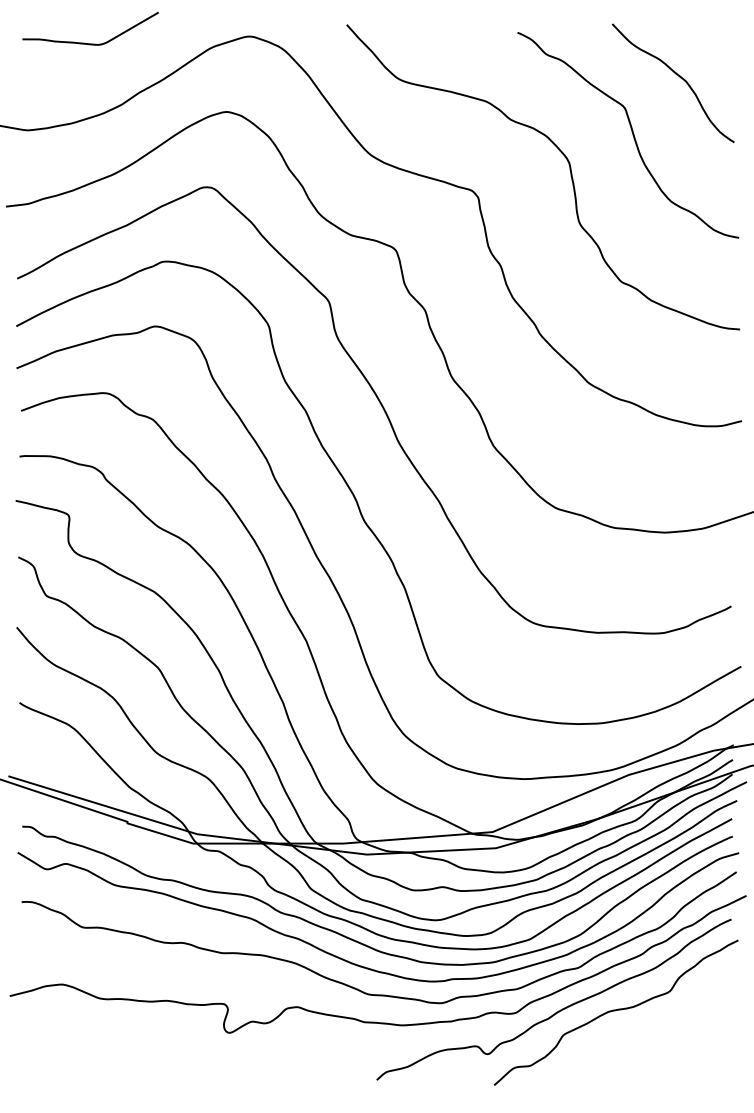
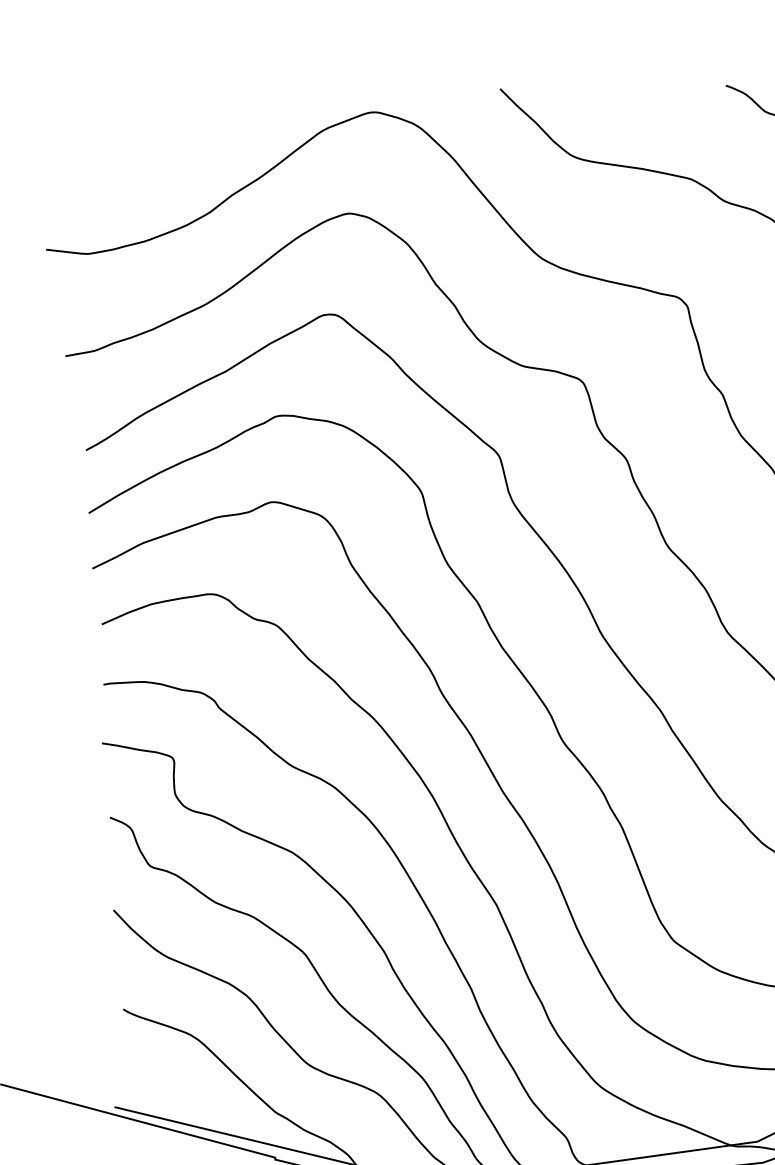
curve: (90, 43) -> (163, 134), removed

